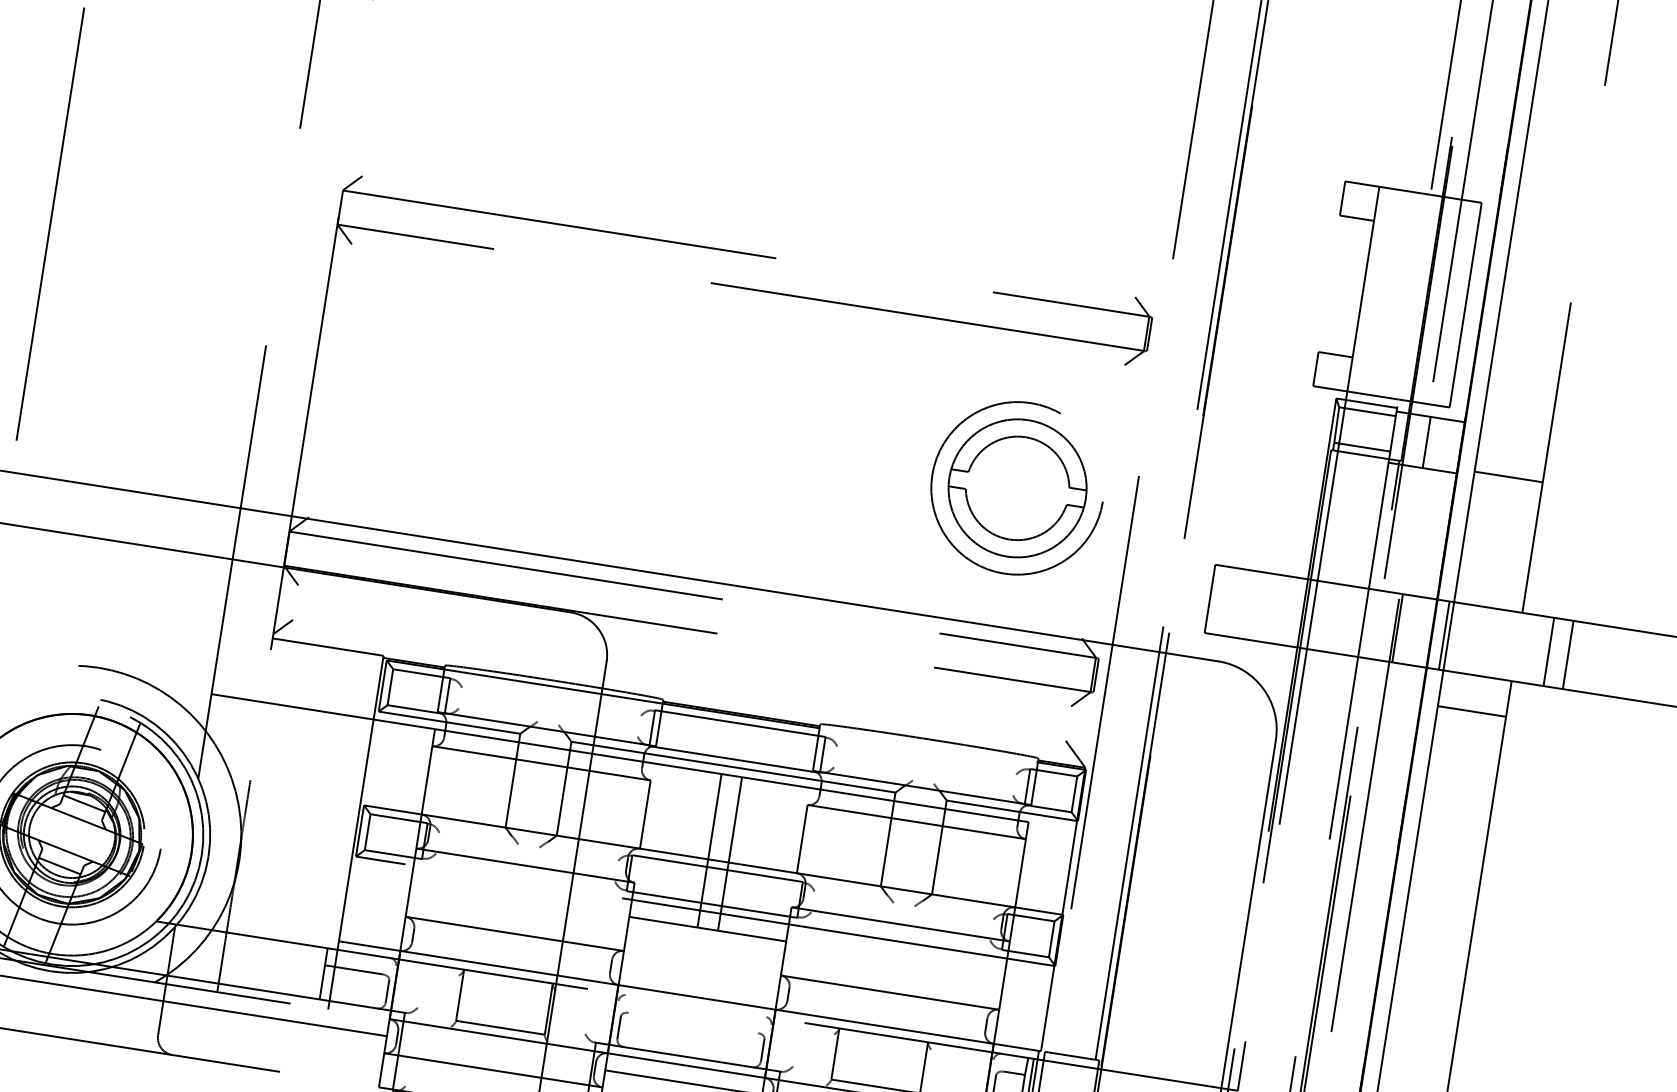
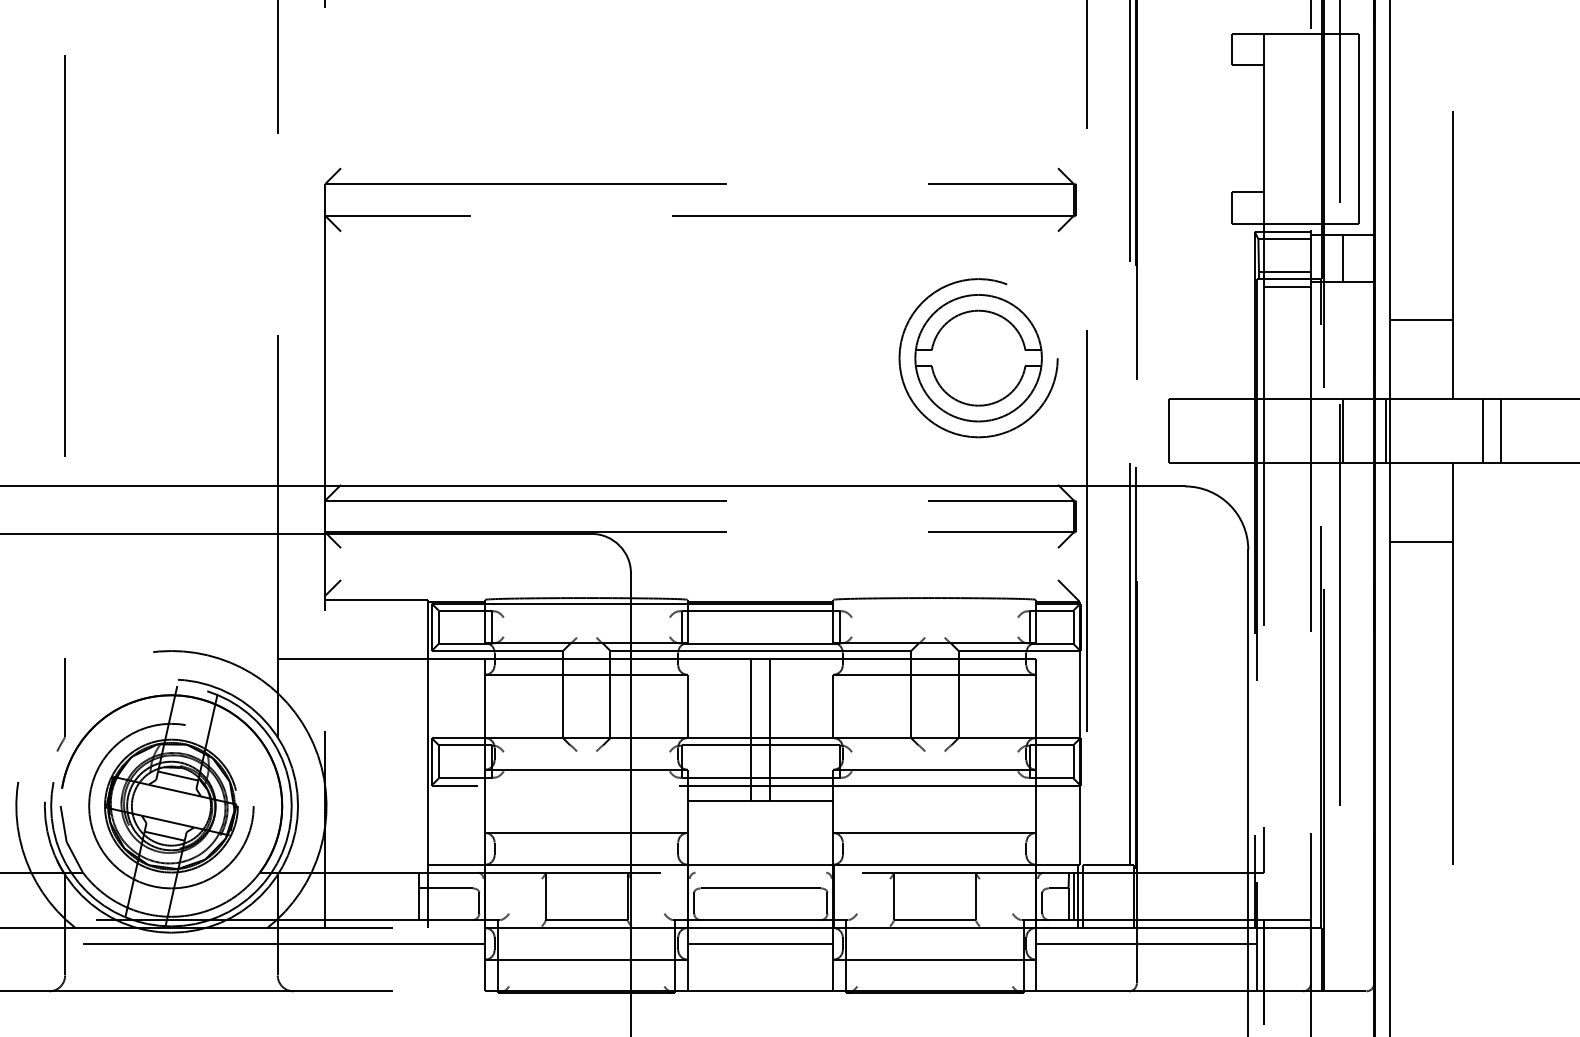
line: (1362, 463) -> (1287, 286), added
line: (1508, 477) -> (1421, 320), moved
line: (1471, 711) -> (1421, 541), moved
line: (693, 1023) -> (760, 888), added

